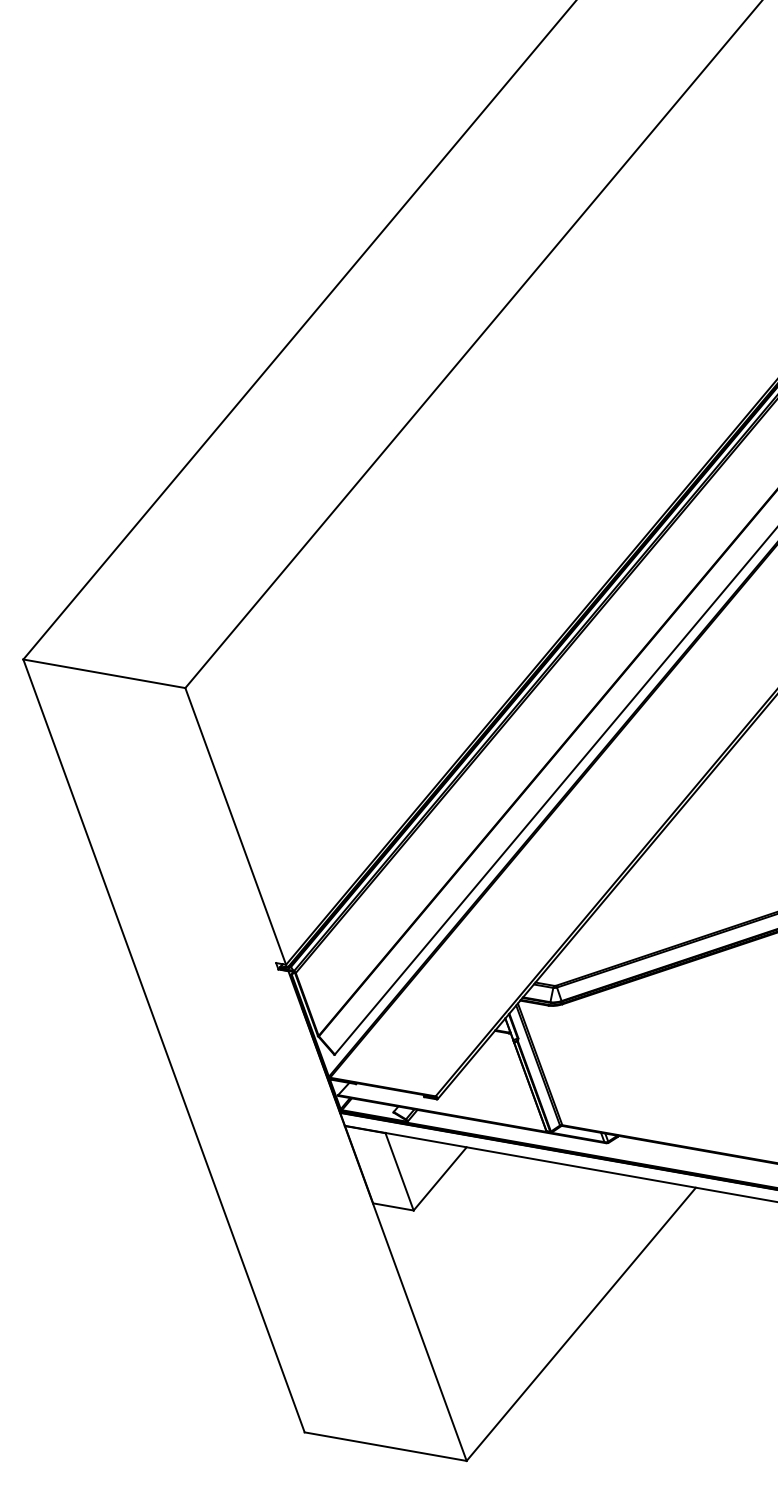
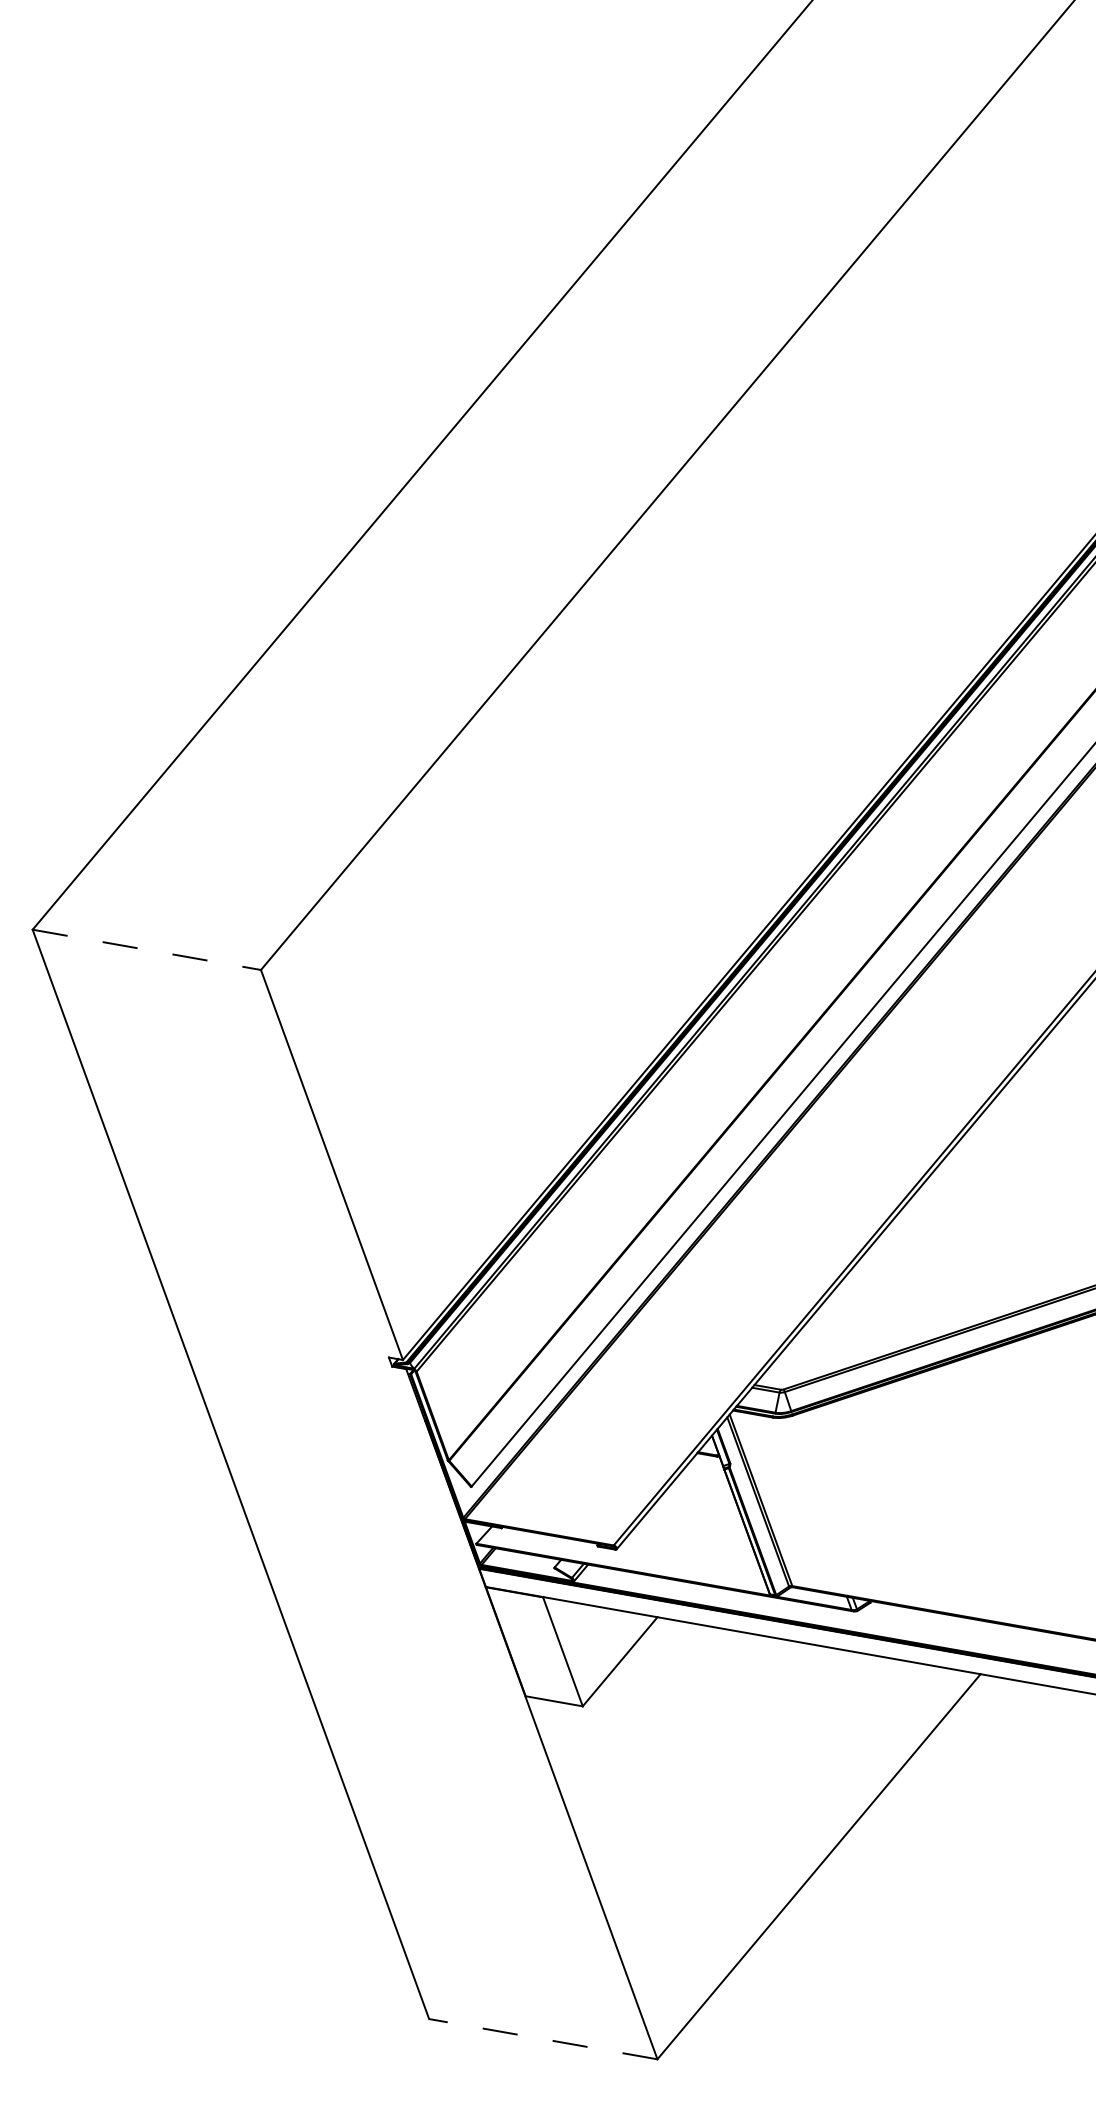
line: (104, 673) -> (146, 949), solid -> dashed
line: (385, 1446) -> (543, 2039), solid -> dashed

